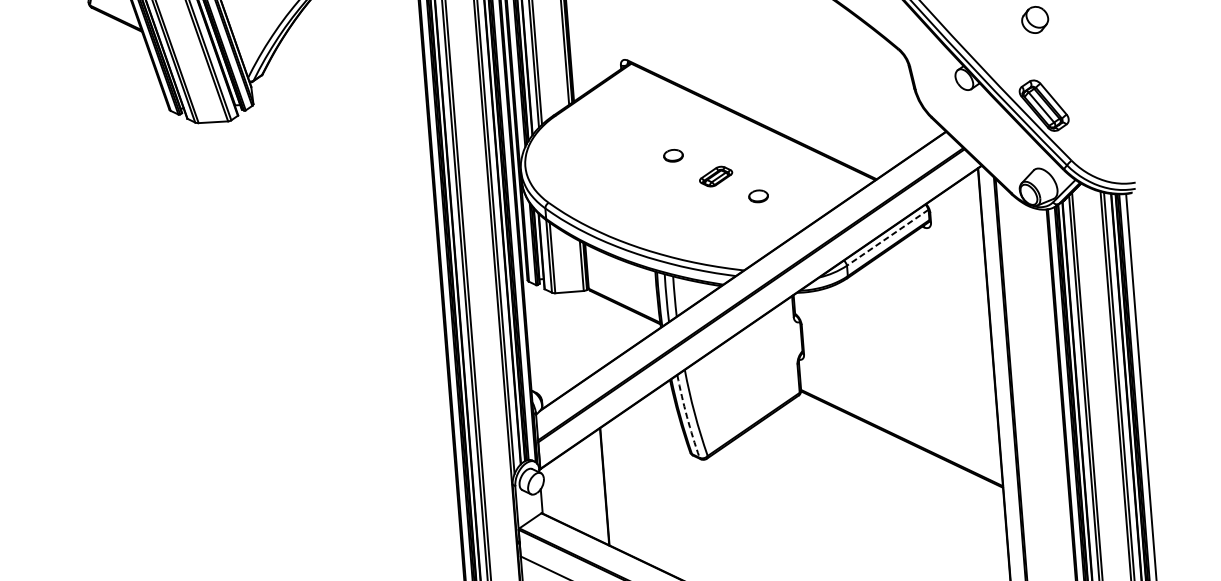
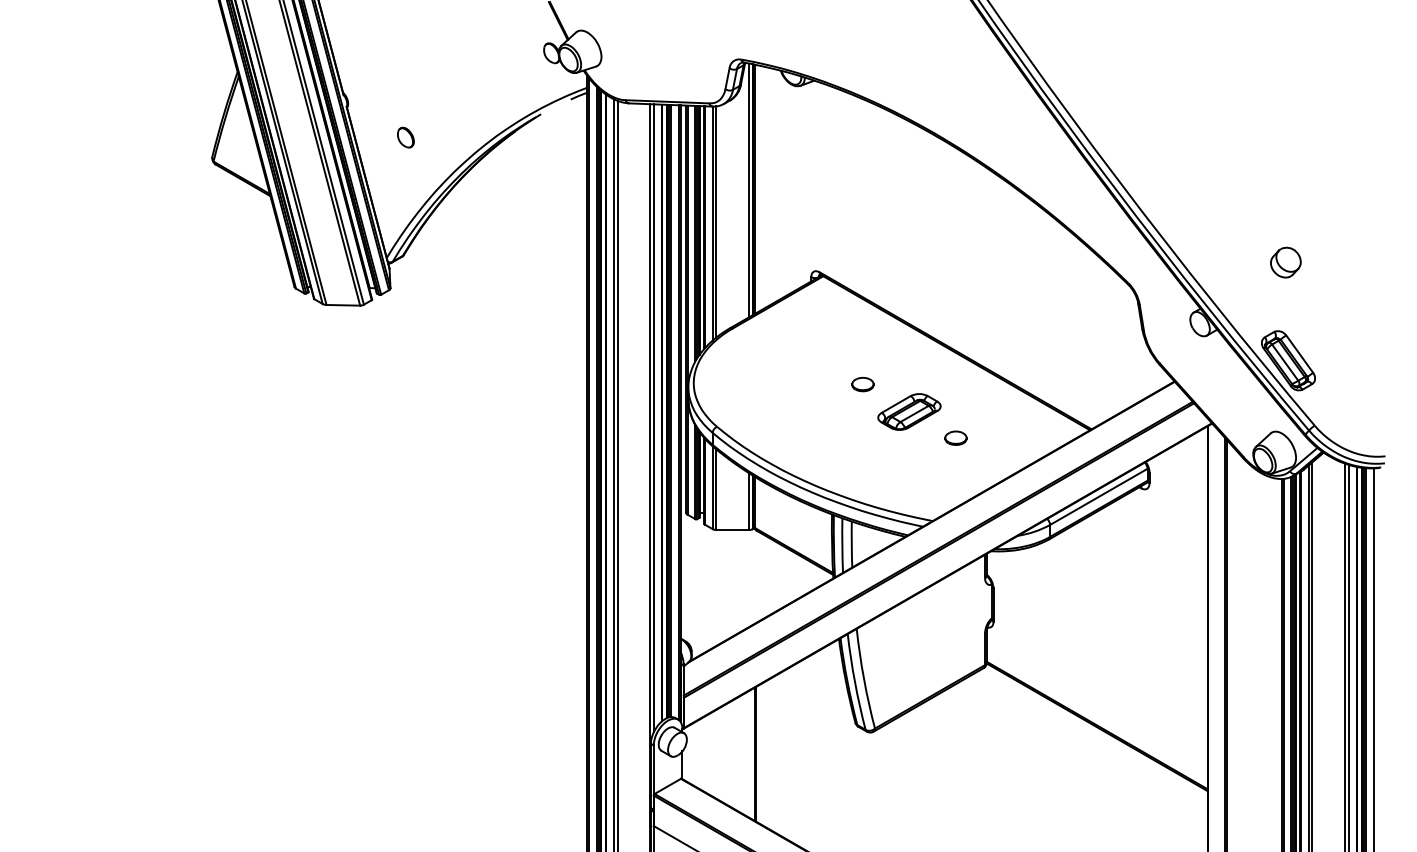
part: (716, 176) -> (909, 411), size x1.67
line: (887, 238) -> (1098, 497), dashed -> solid
arc: (687, 417) -> (855, 682), dashed -> solid

